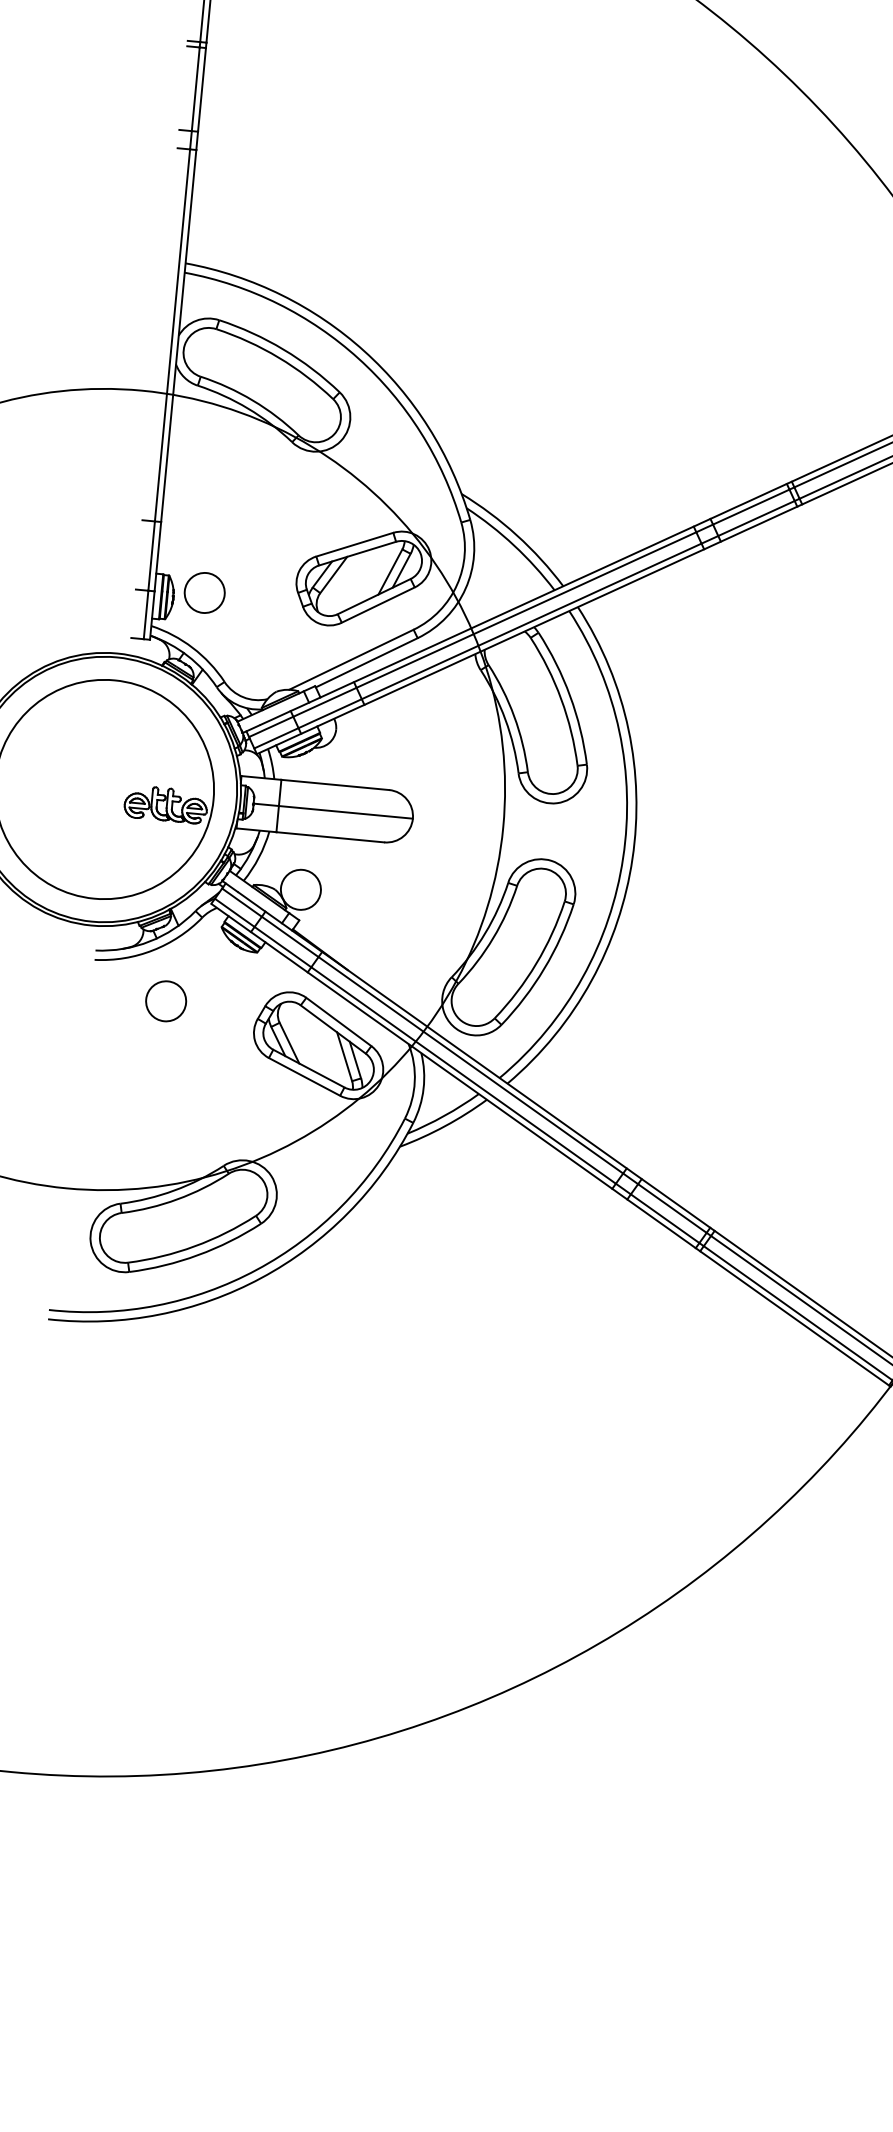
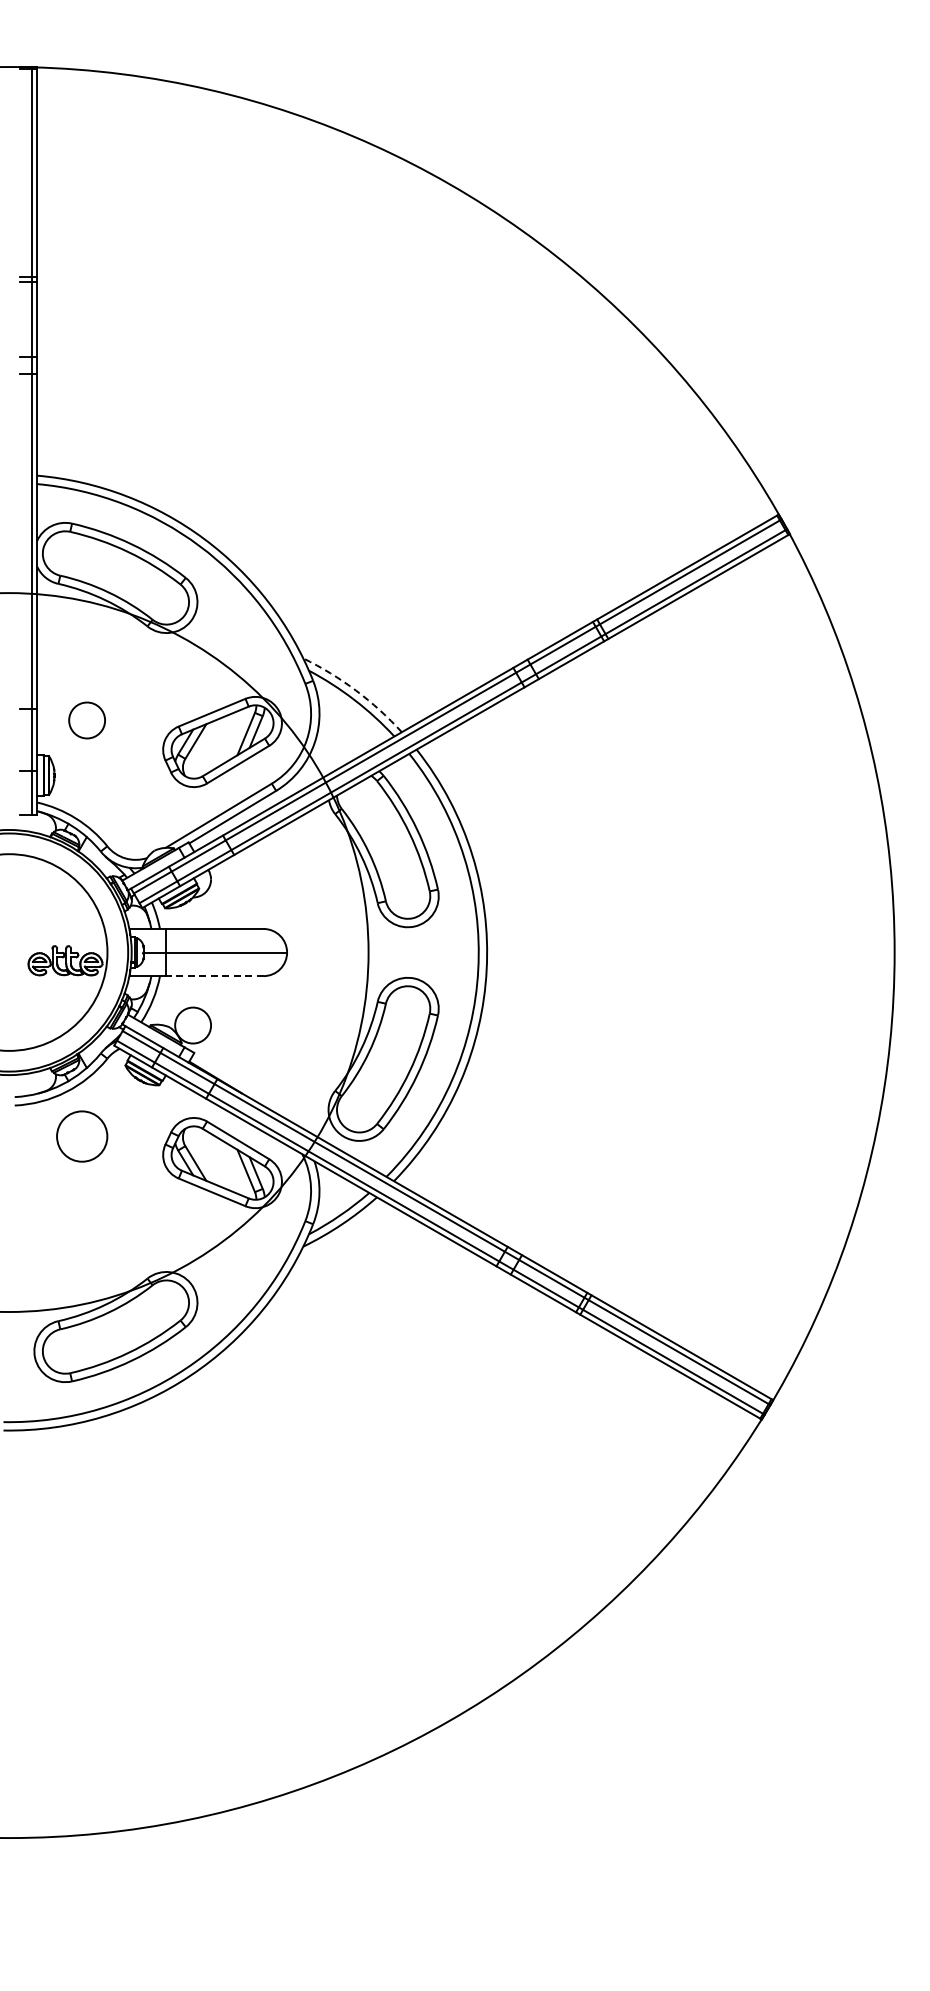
arc: (517, 535) -> (356, 690), solid -> dashed
circle: (204, 592) -> (86, 720), moved
line: (329, 837) -> (214, 976), solid -> dashed
circle: (165, 1001) -> (81, 1136), size x1.4

